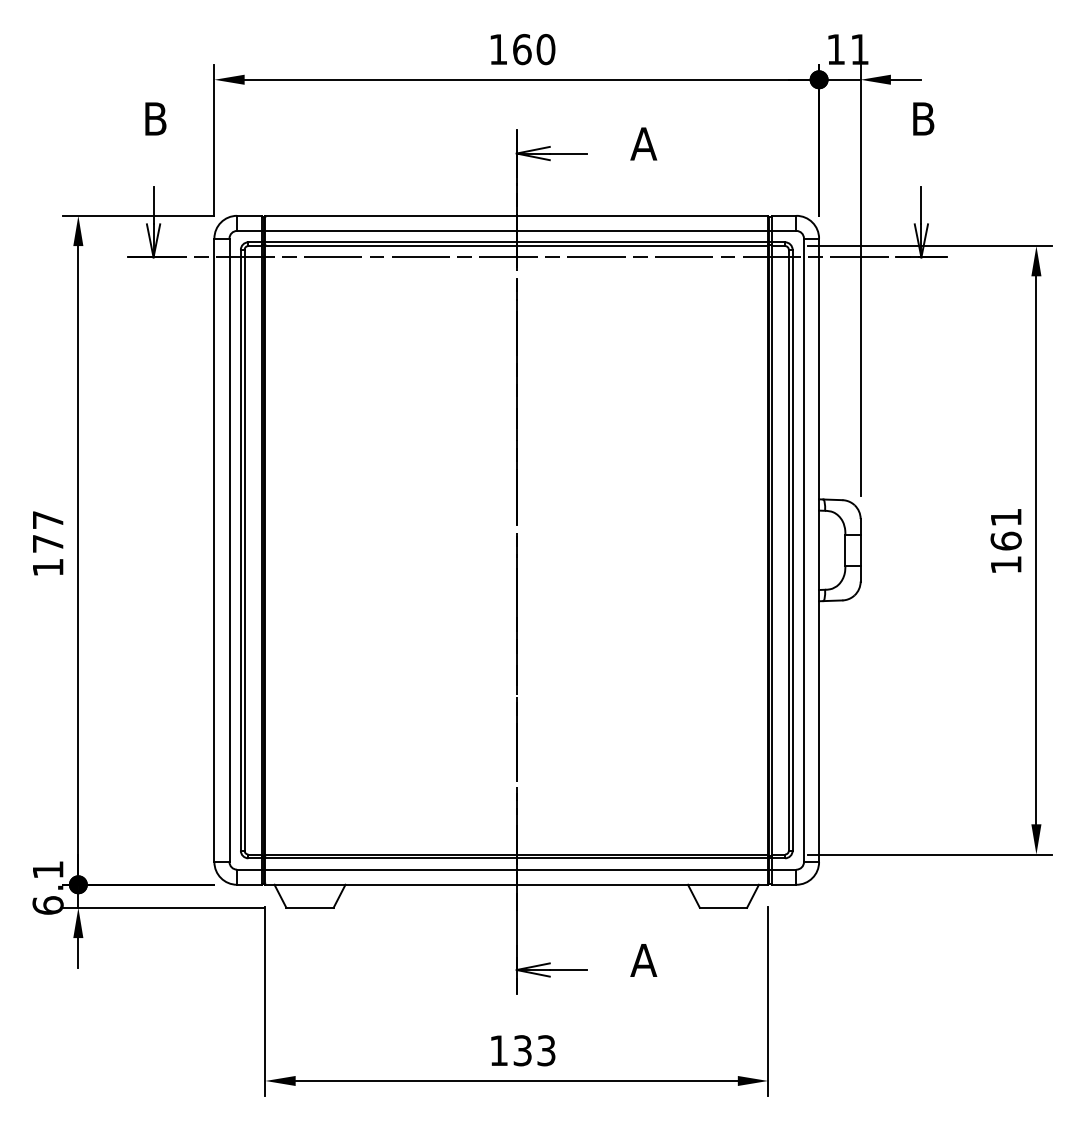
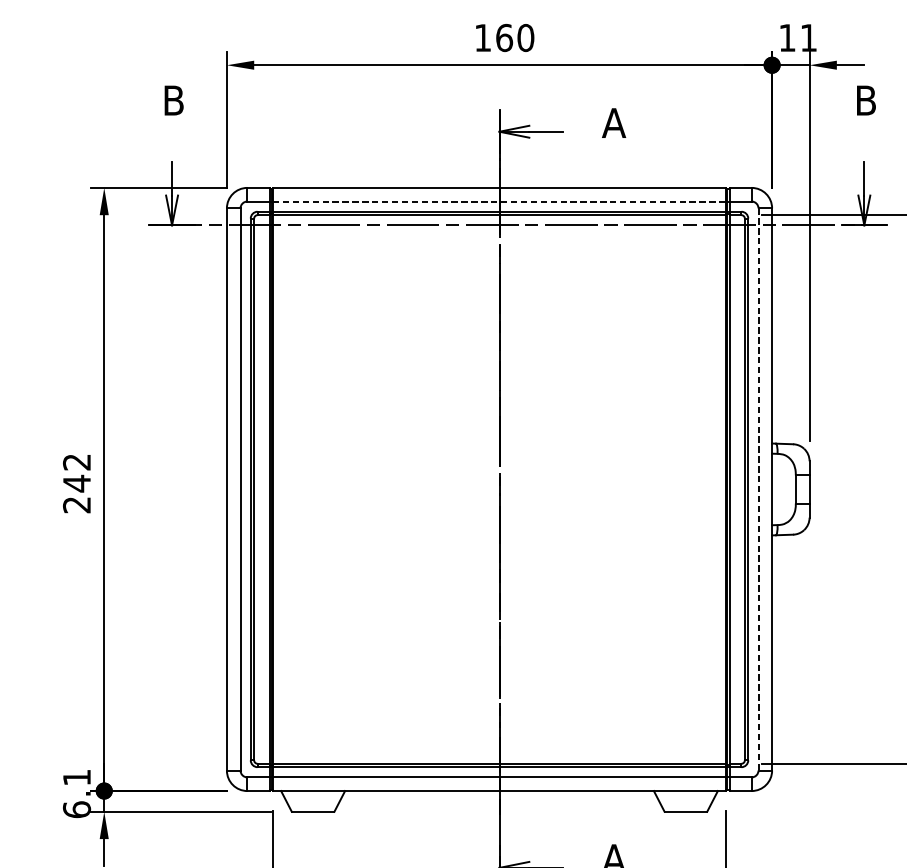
line: (517, 230) -> (500, 201), solid -> dashed
text: (47, 543) -> (76, 483), 177 -> 242
line: (803, 550) -> (758, 489), solid -> dashed

